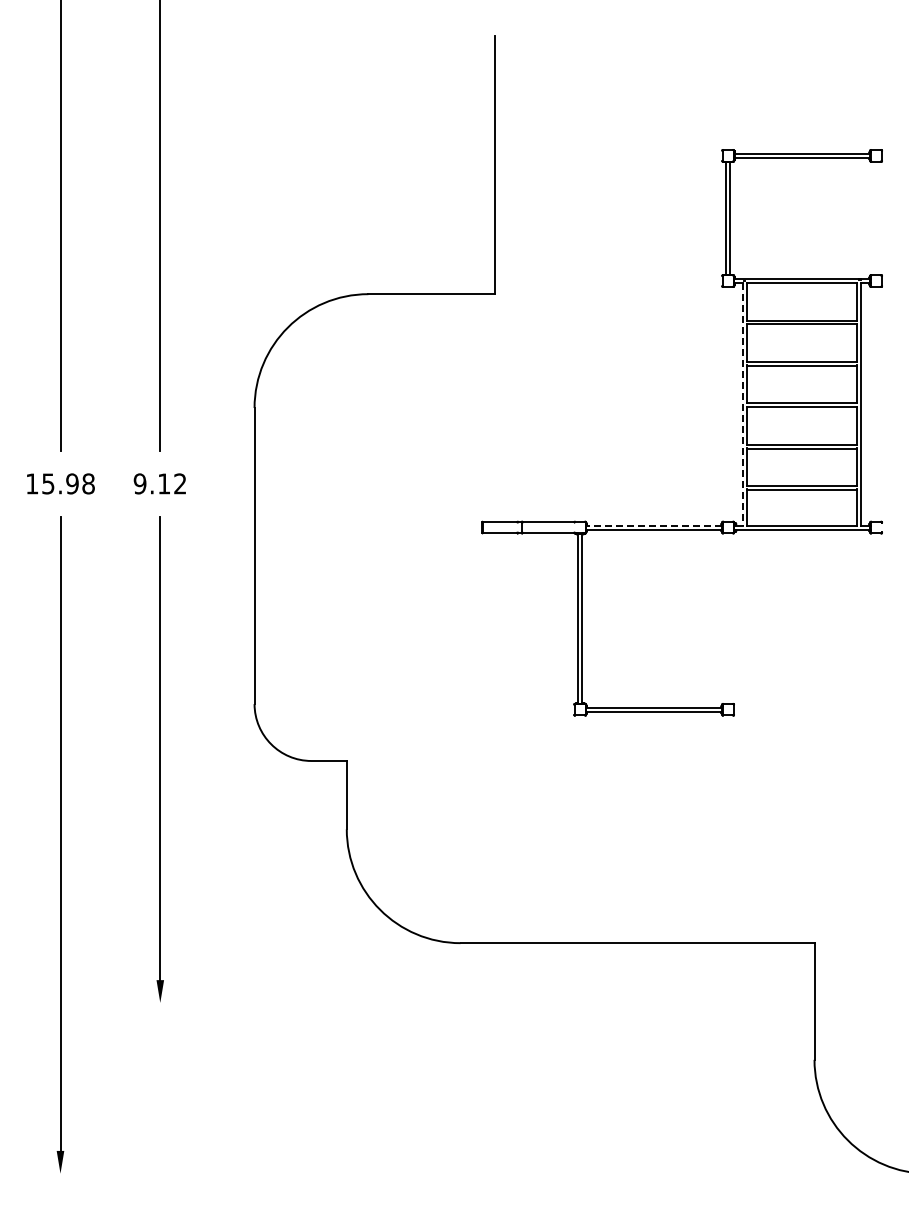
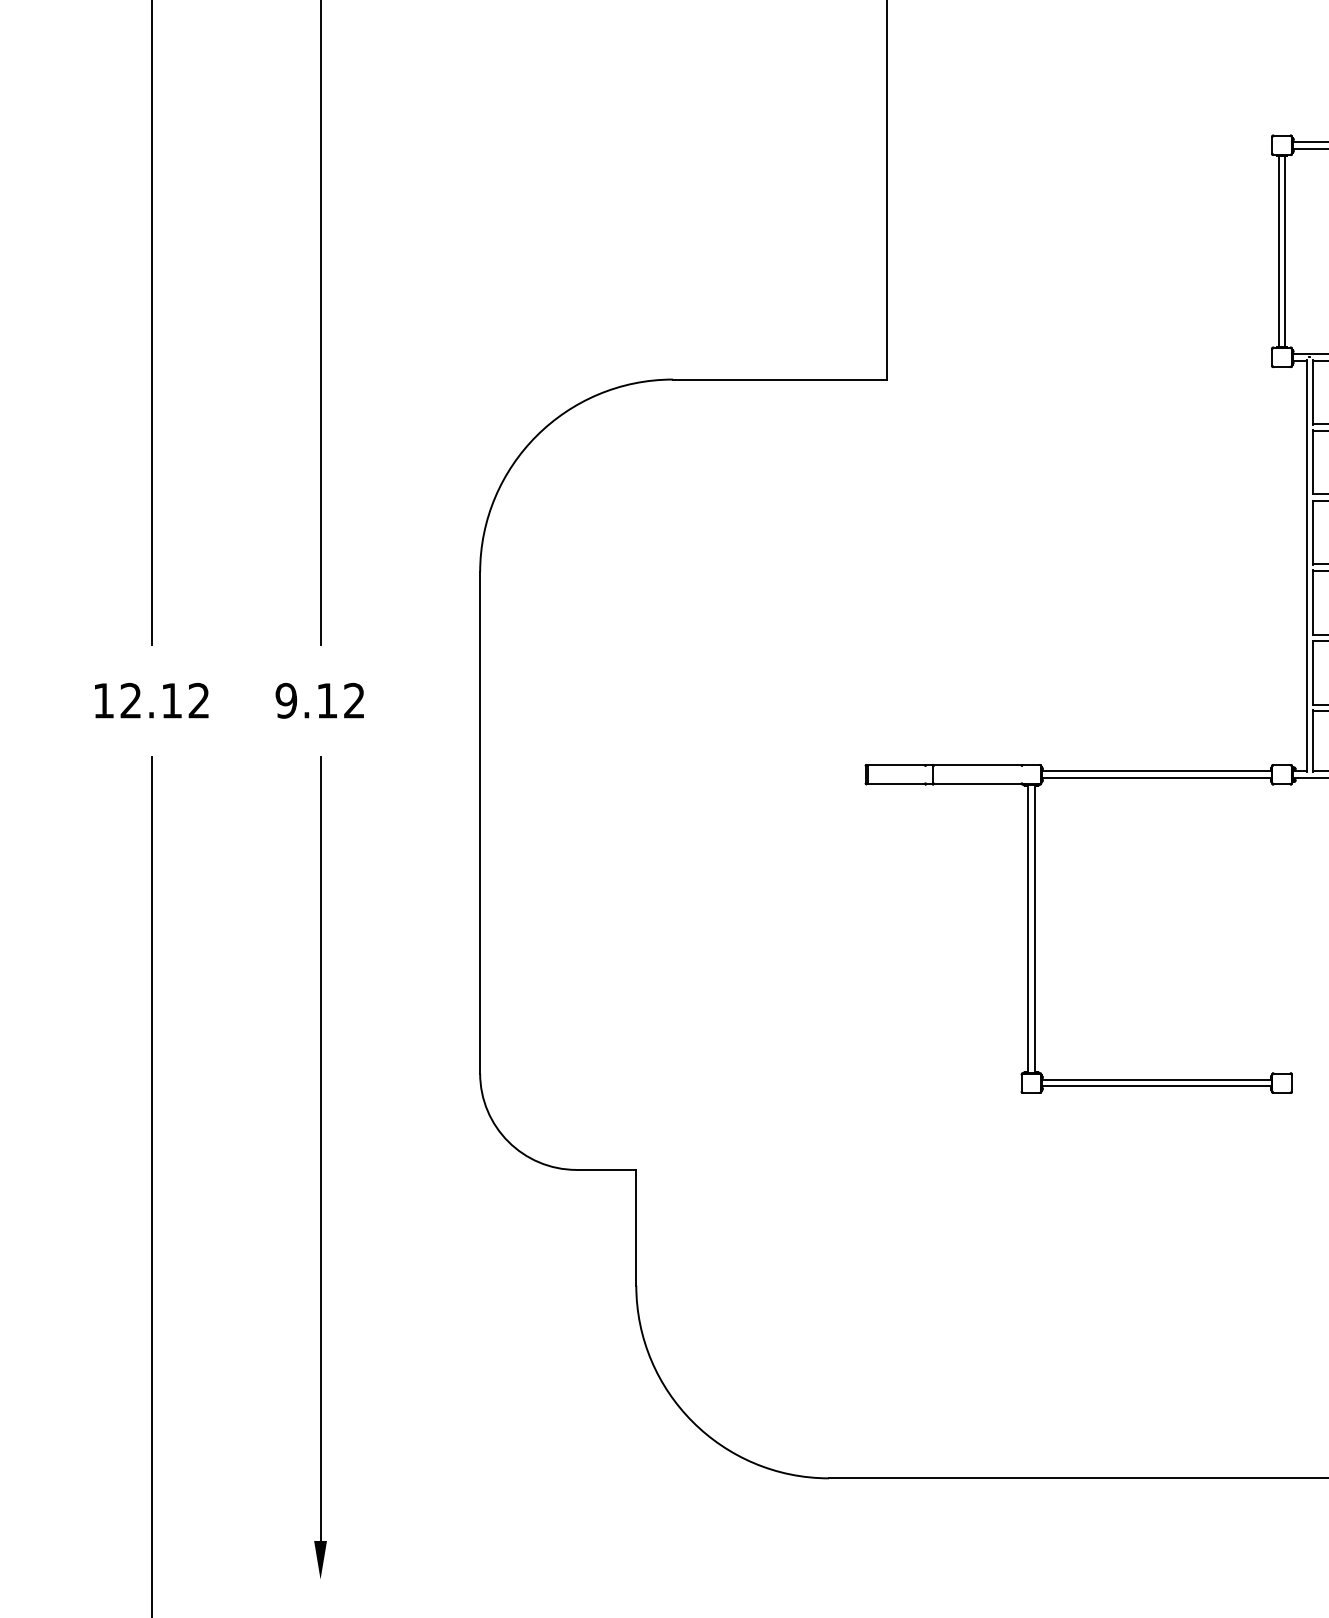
line: (742, 404) -> (1306, 566), dashed -> solid
text: (68, 483) -> (165, 700), 15.98 -> 12.12
line: (654, 525) -> (1157, 771), dashed -> solid

